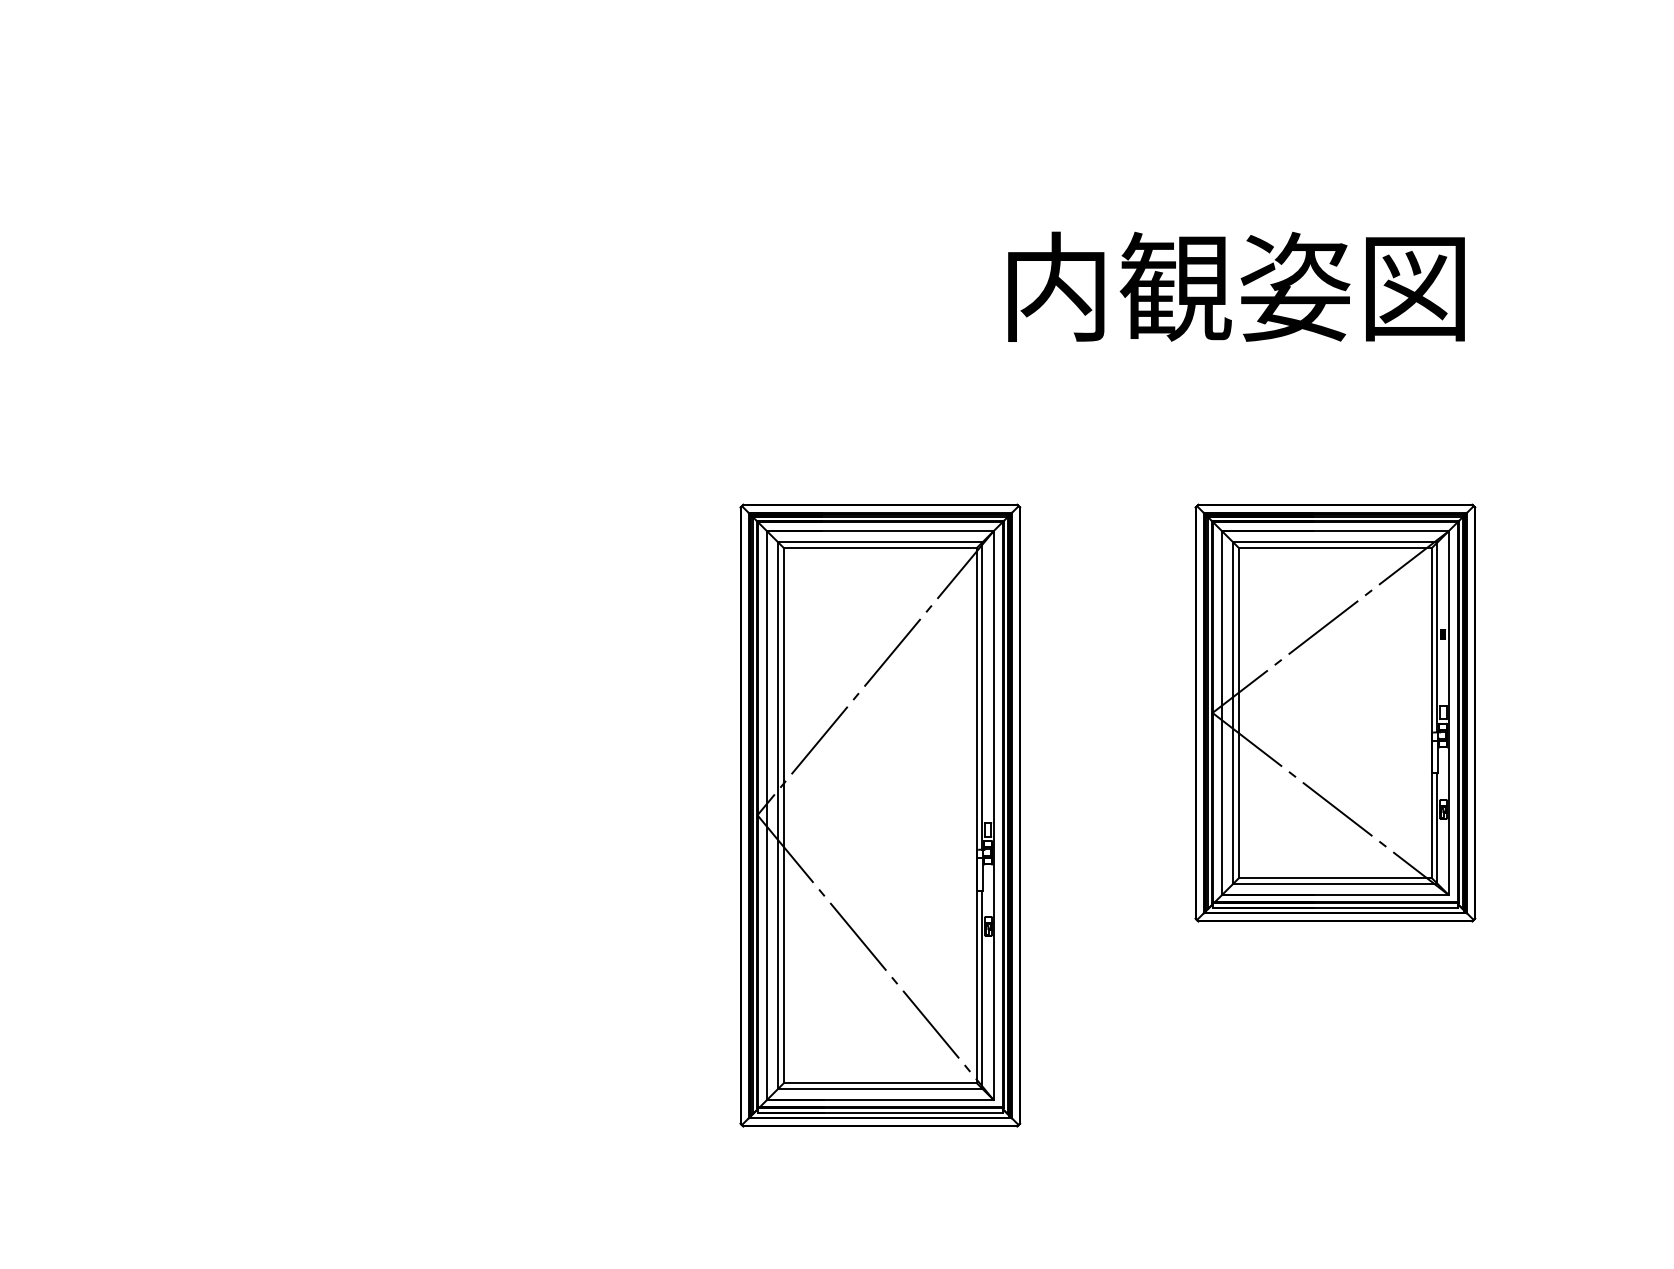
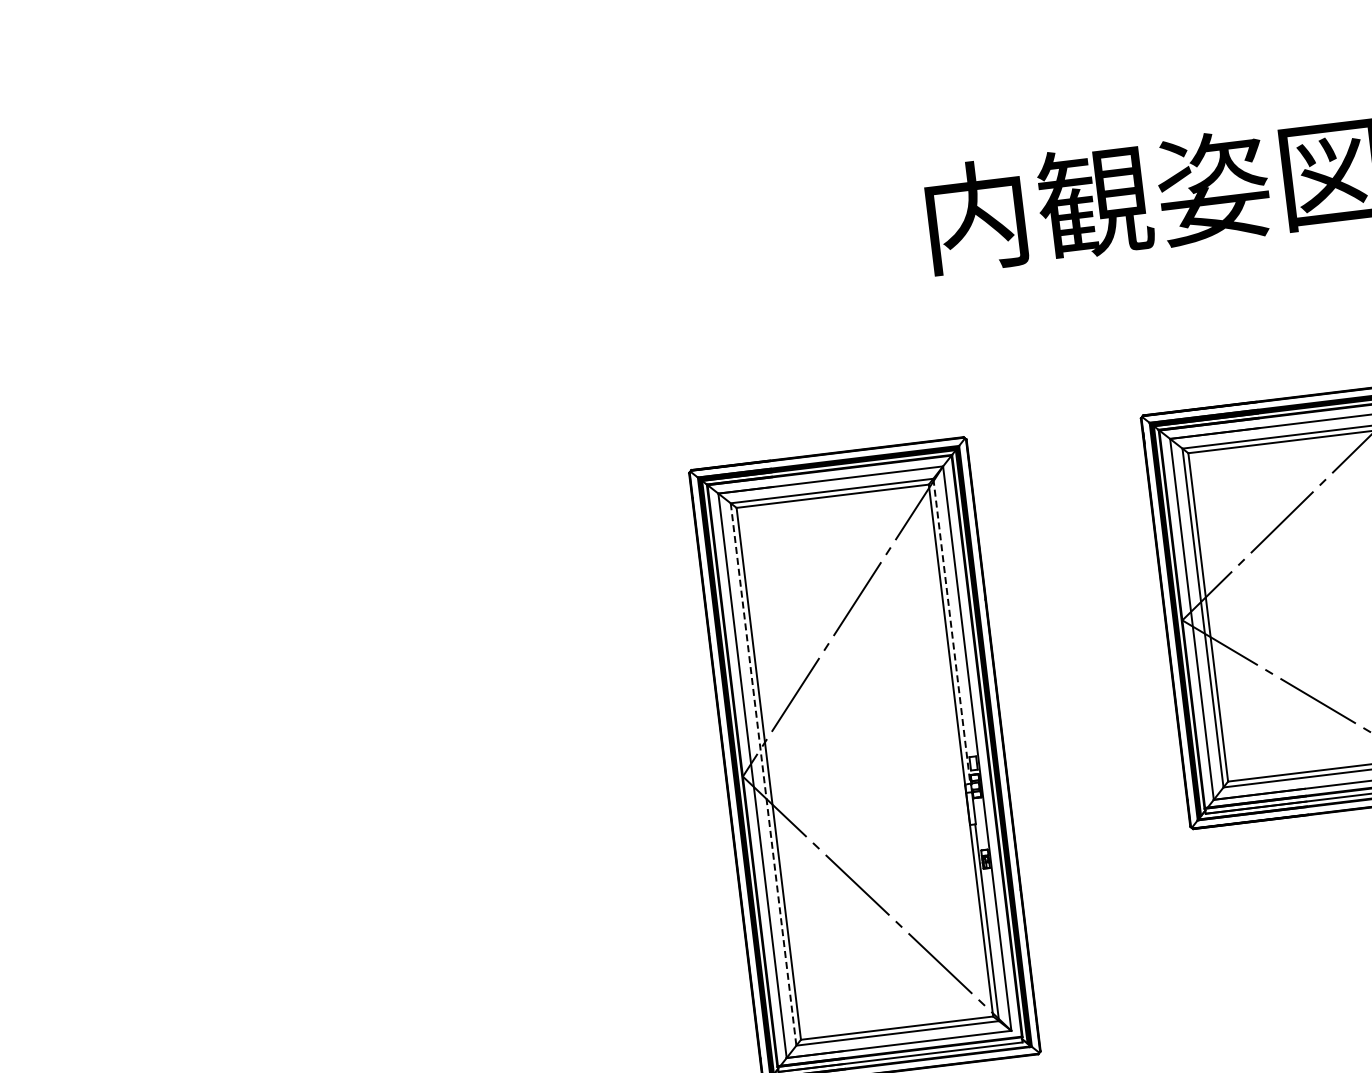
line: (982, 696) -> (952, 631), solid -> dashed
line: (778, 816) -> (763, 775), solid -> dashed

